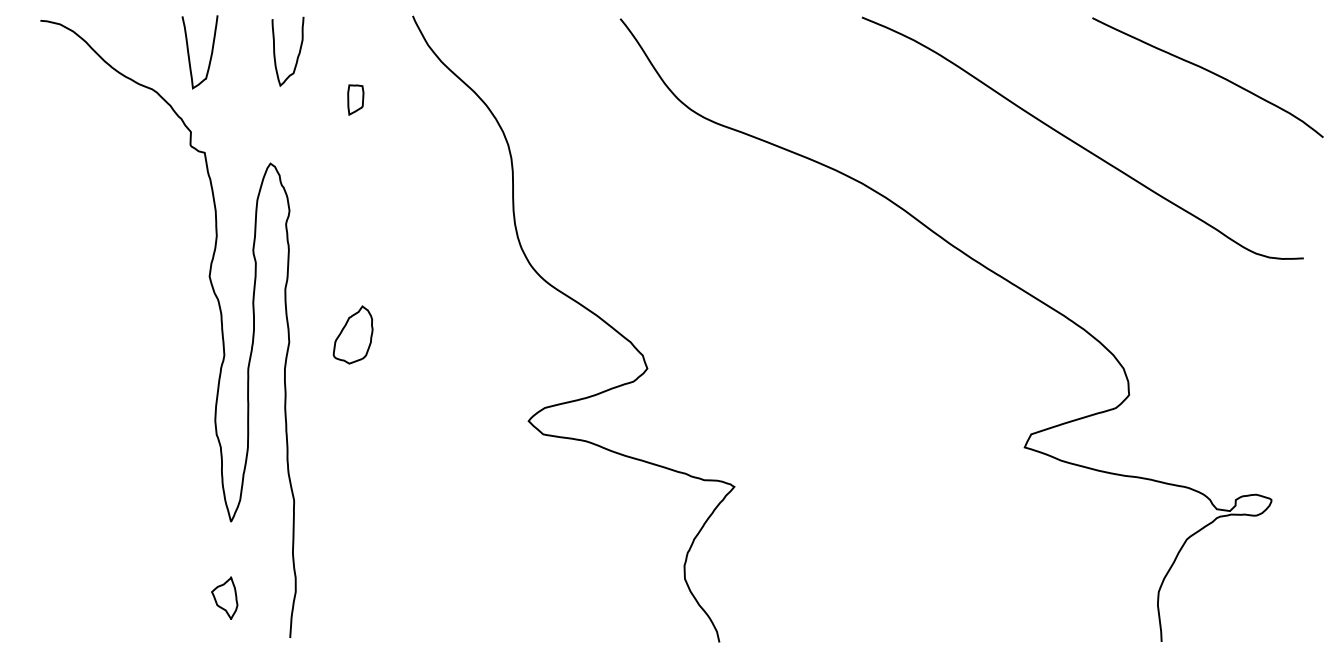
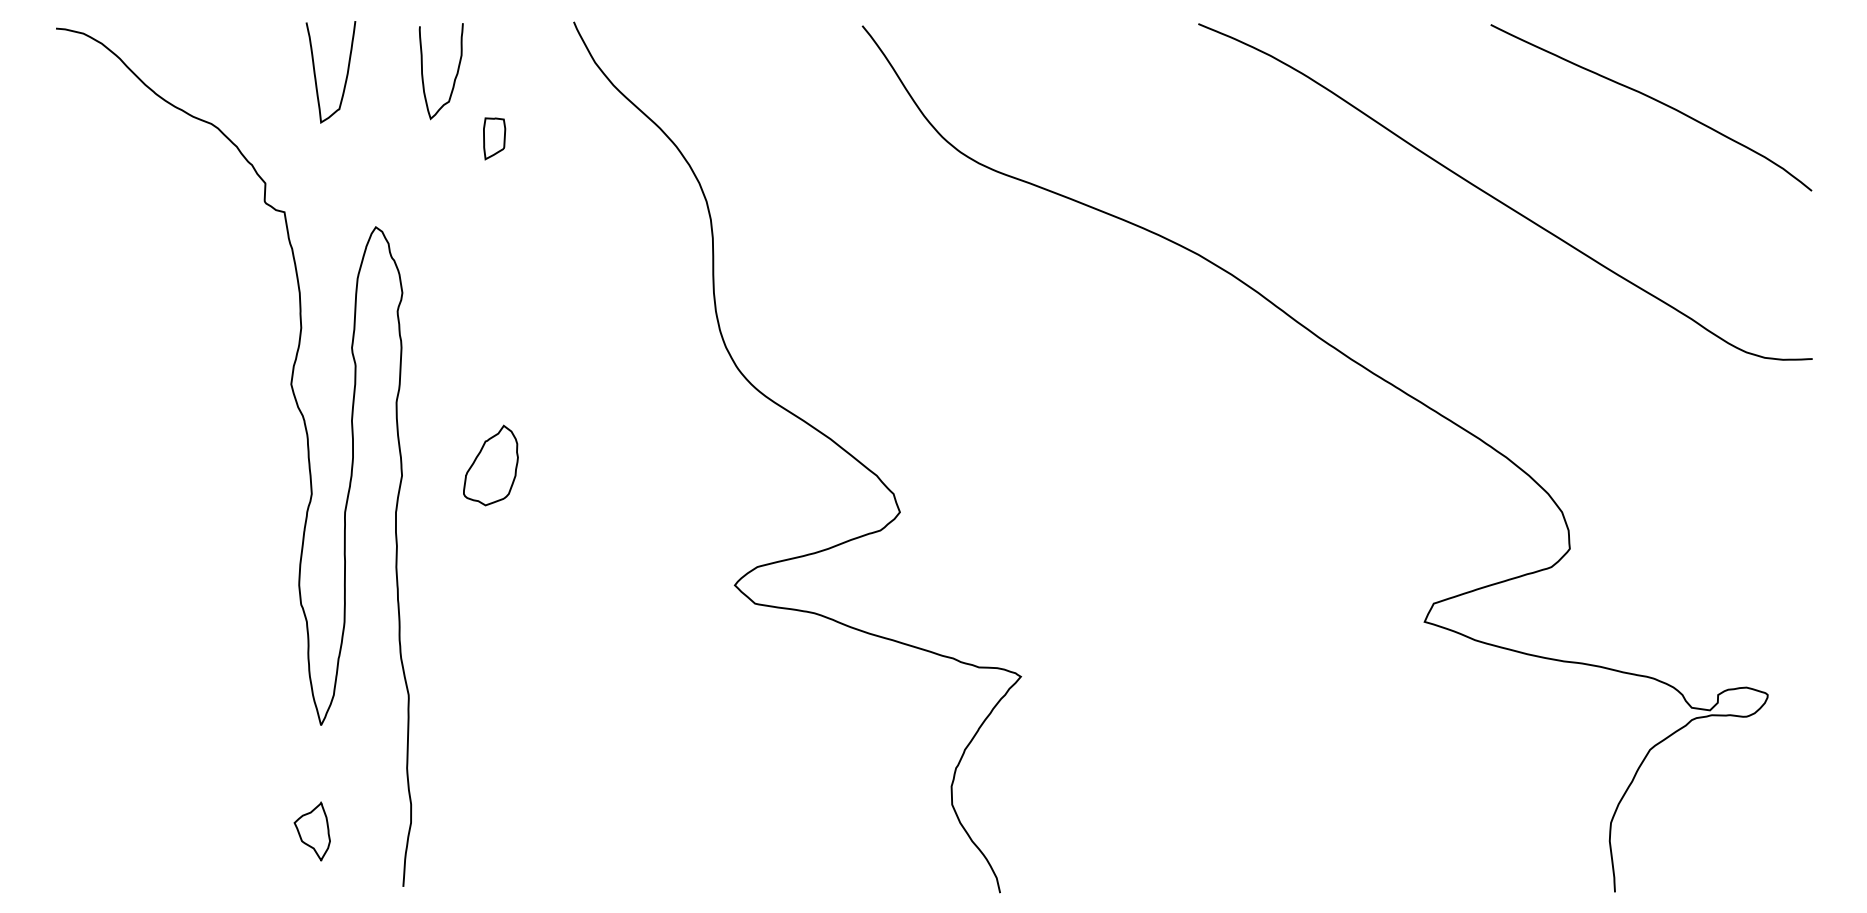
curve: (298, 54) -> (455, 75), moved
curve: (189, 55) -> (316, 77), moved
curve: (1210, 72) -> (1654, 100), moved

